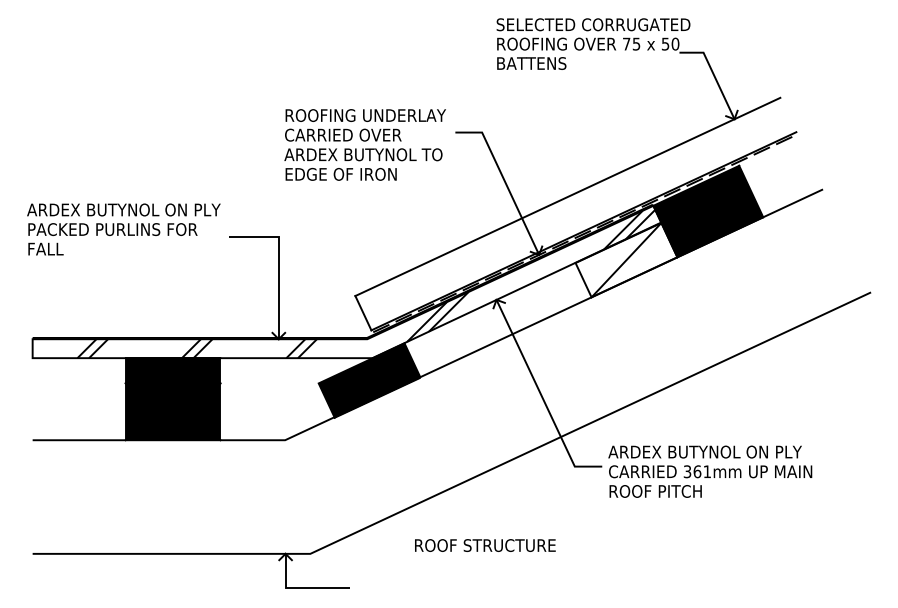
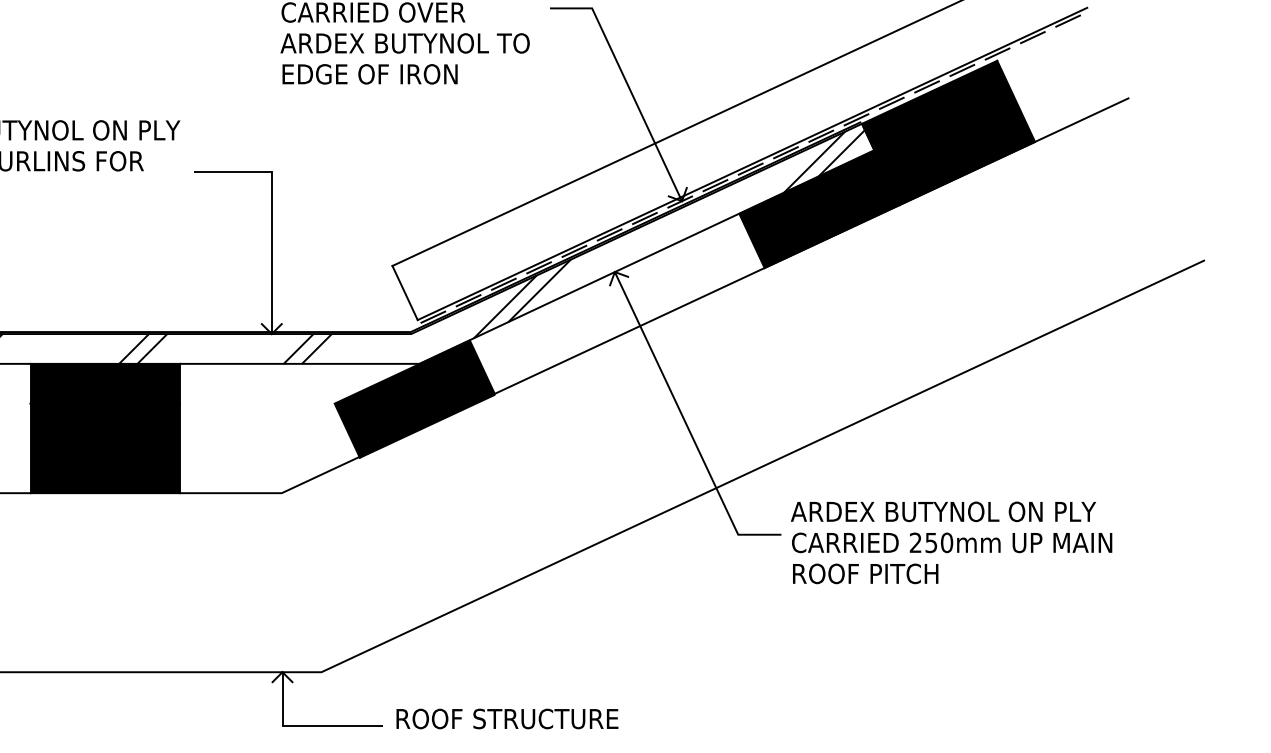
fill: (626, 259) -> (819, 208), added
text: (697, 471) -> (931, 542), 361mm -> 250mm
text: (485, 545) -> (507, 718), moved

